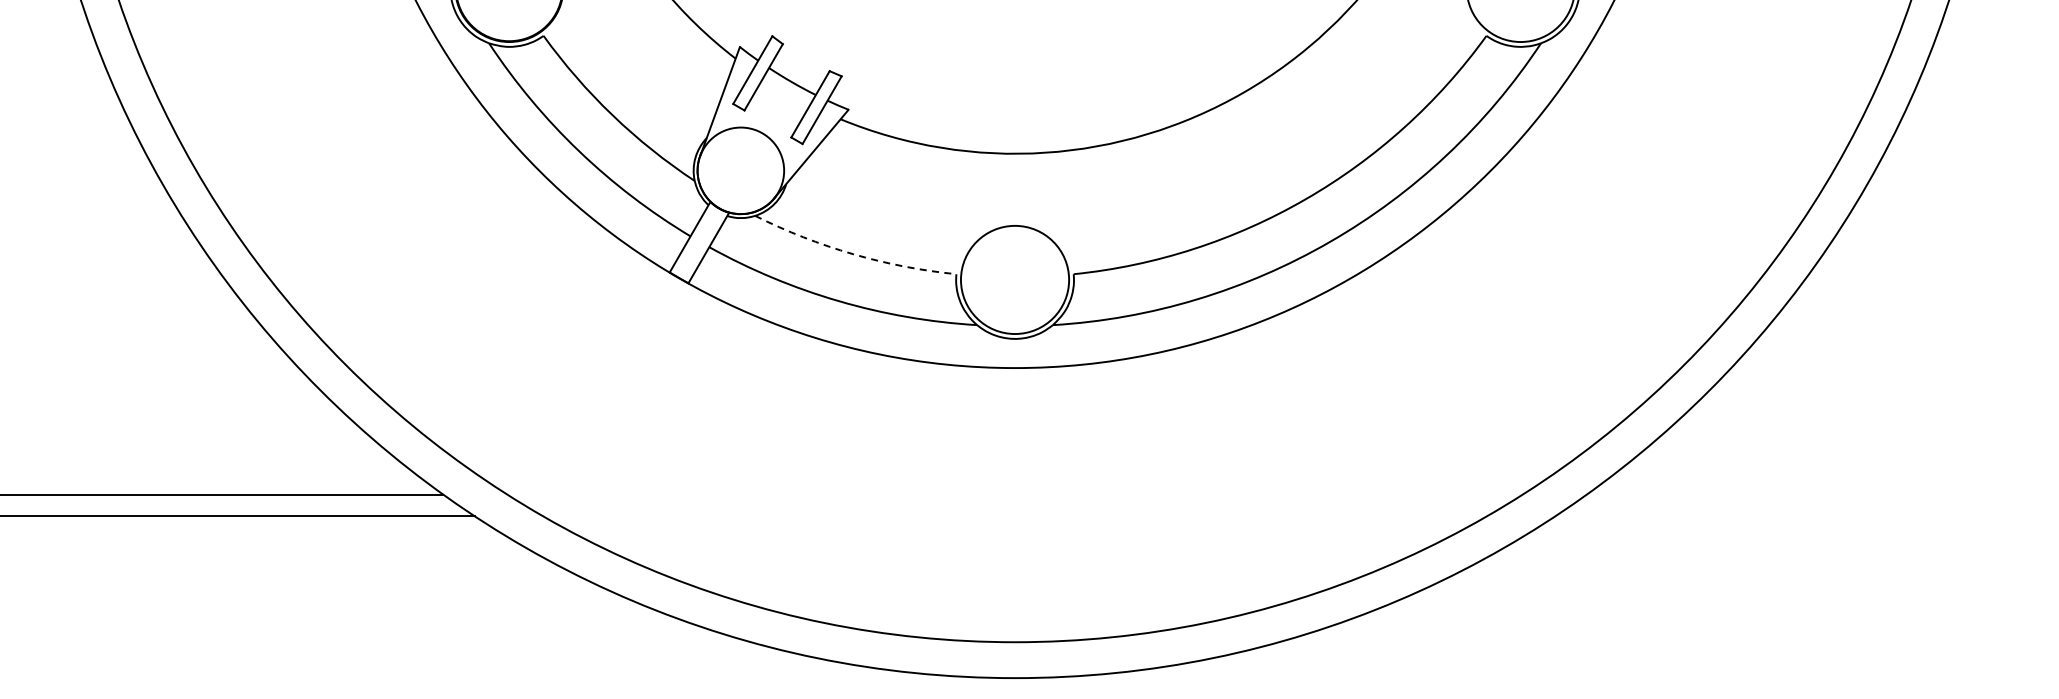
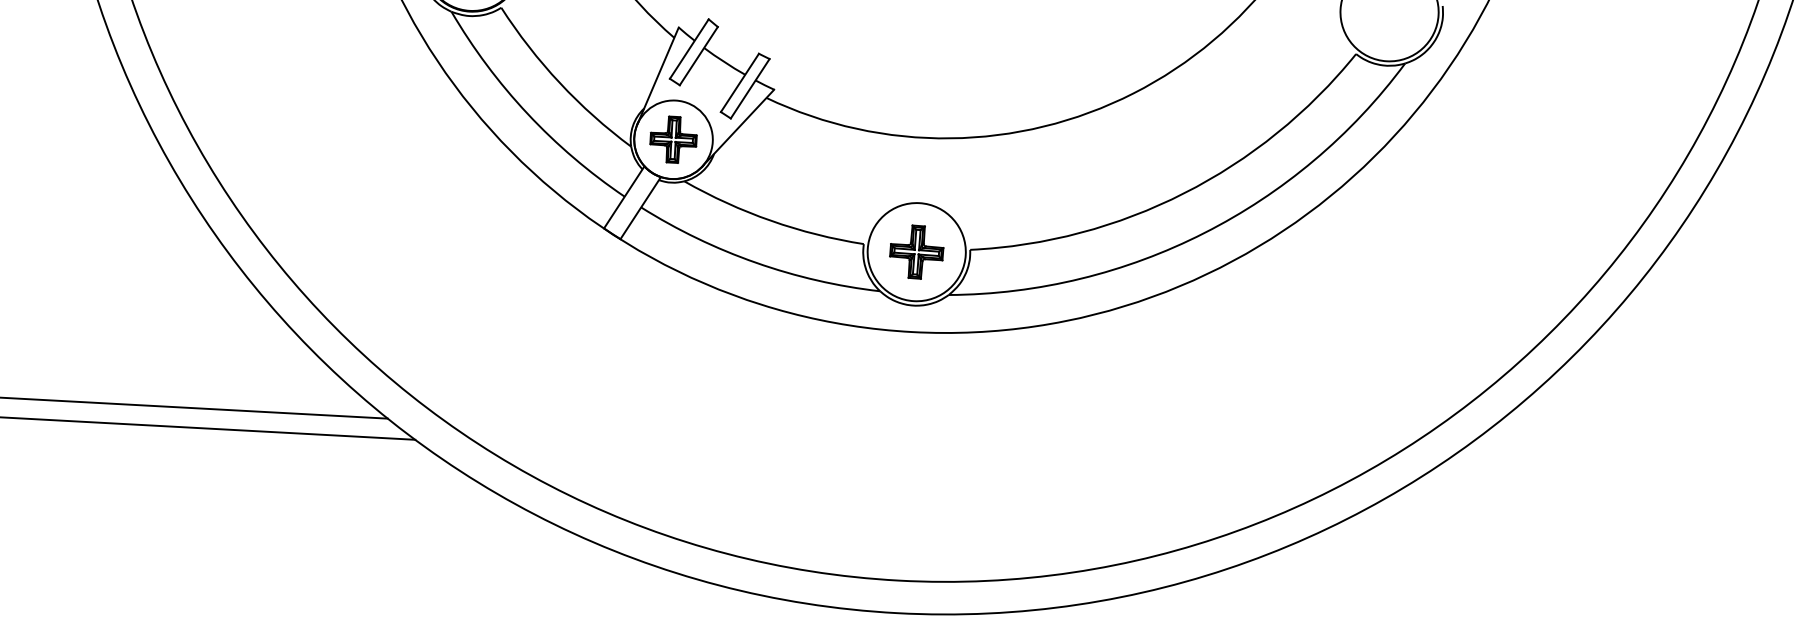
part: (740, 170) -> (673, 139), added
arc: (853, 254) -> (771, 221), dashed -> solid
part: (1015, 279) -> (917, 251), added

